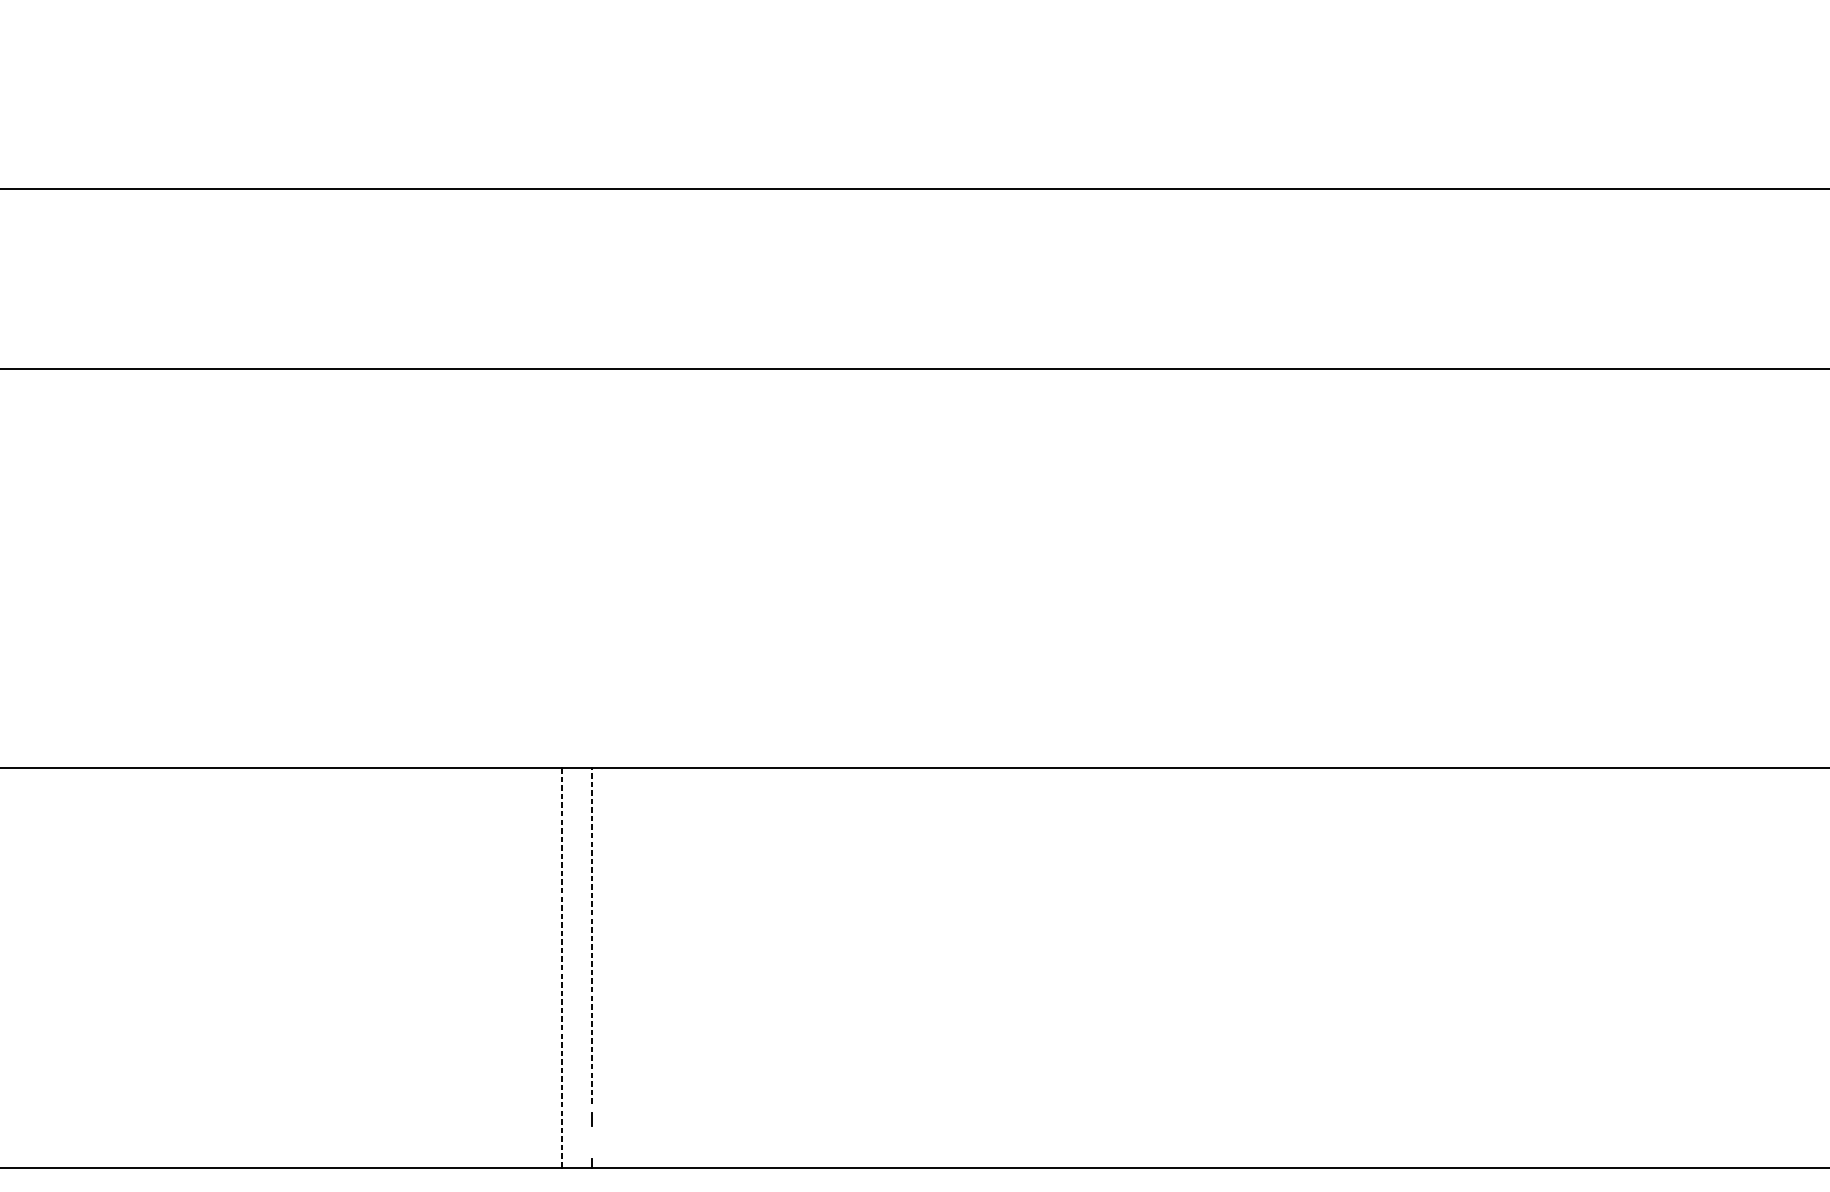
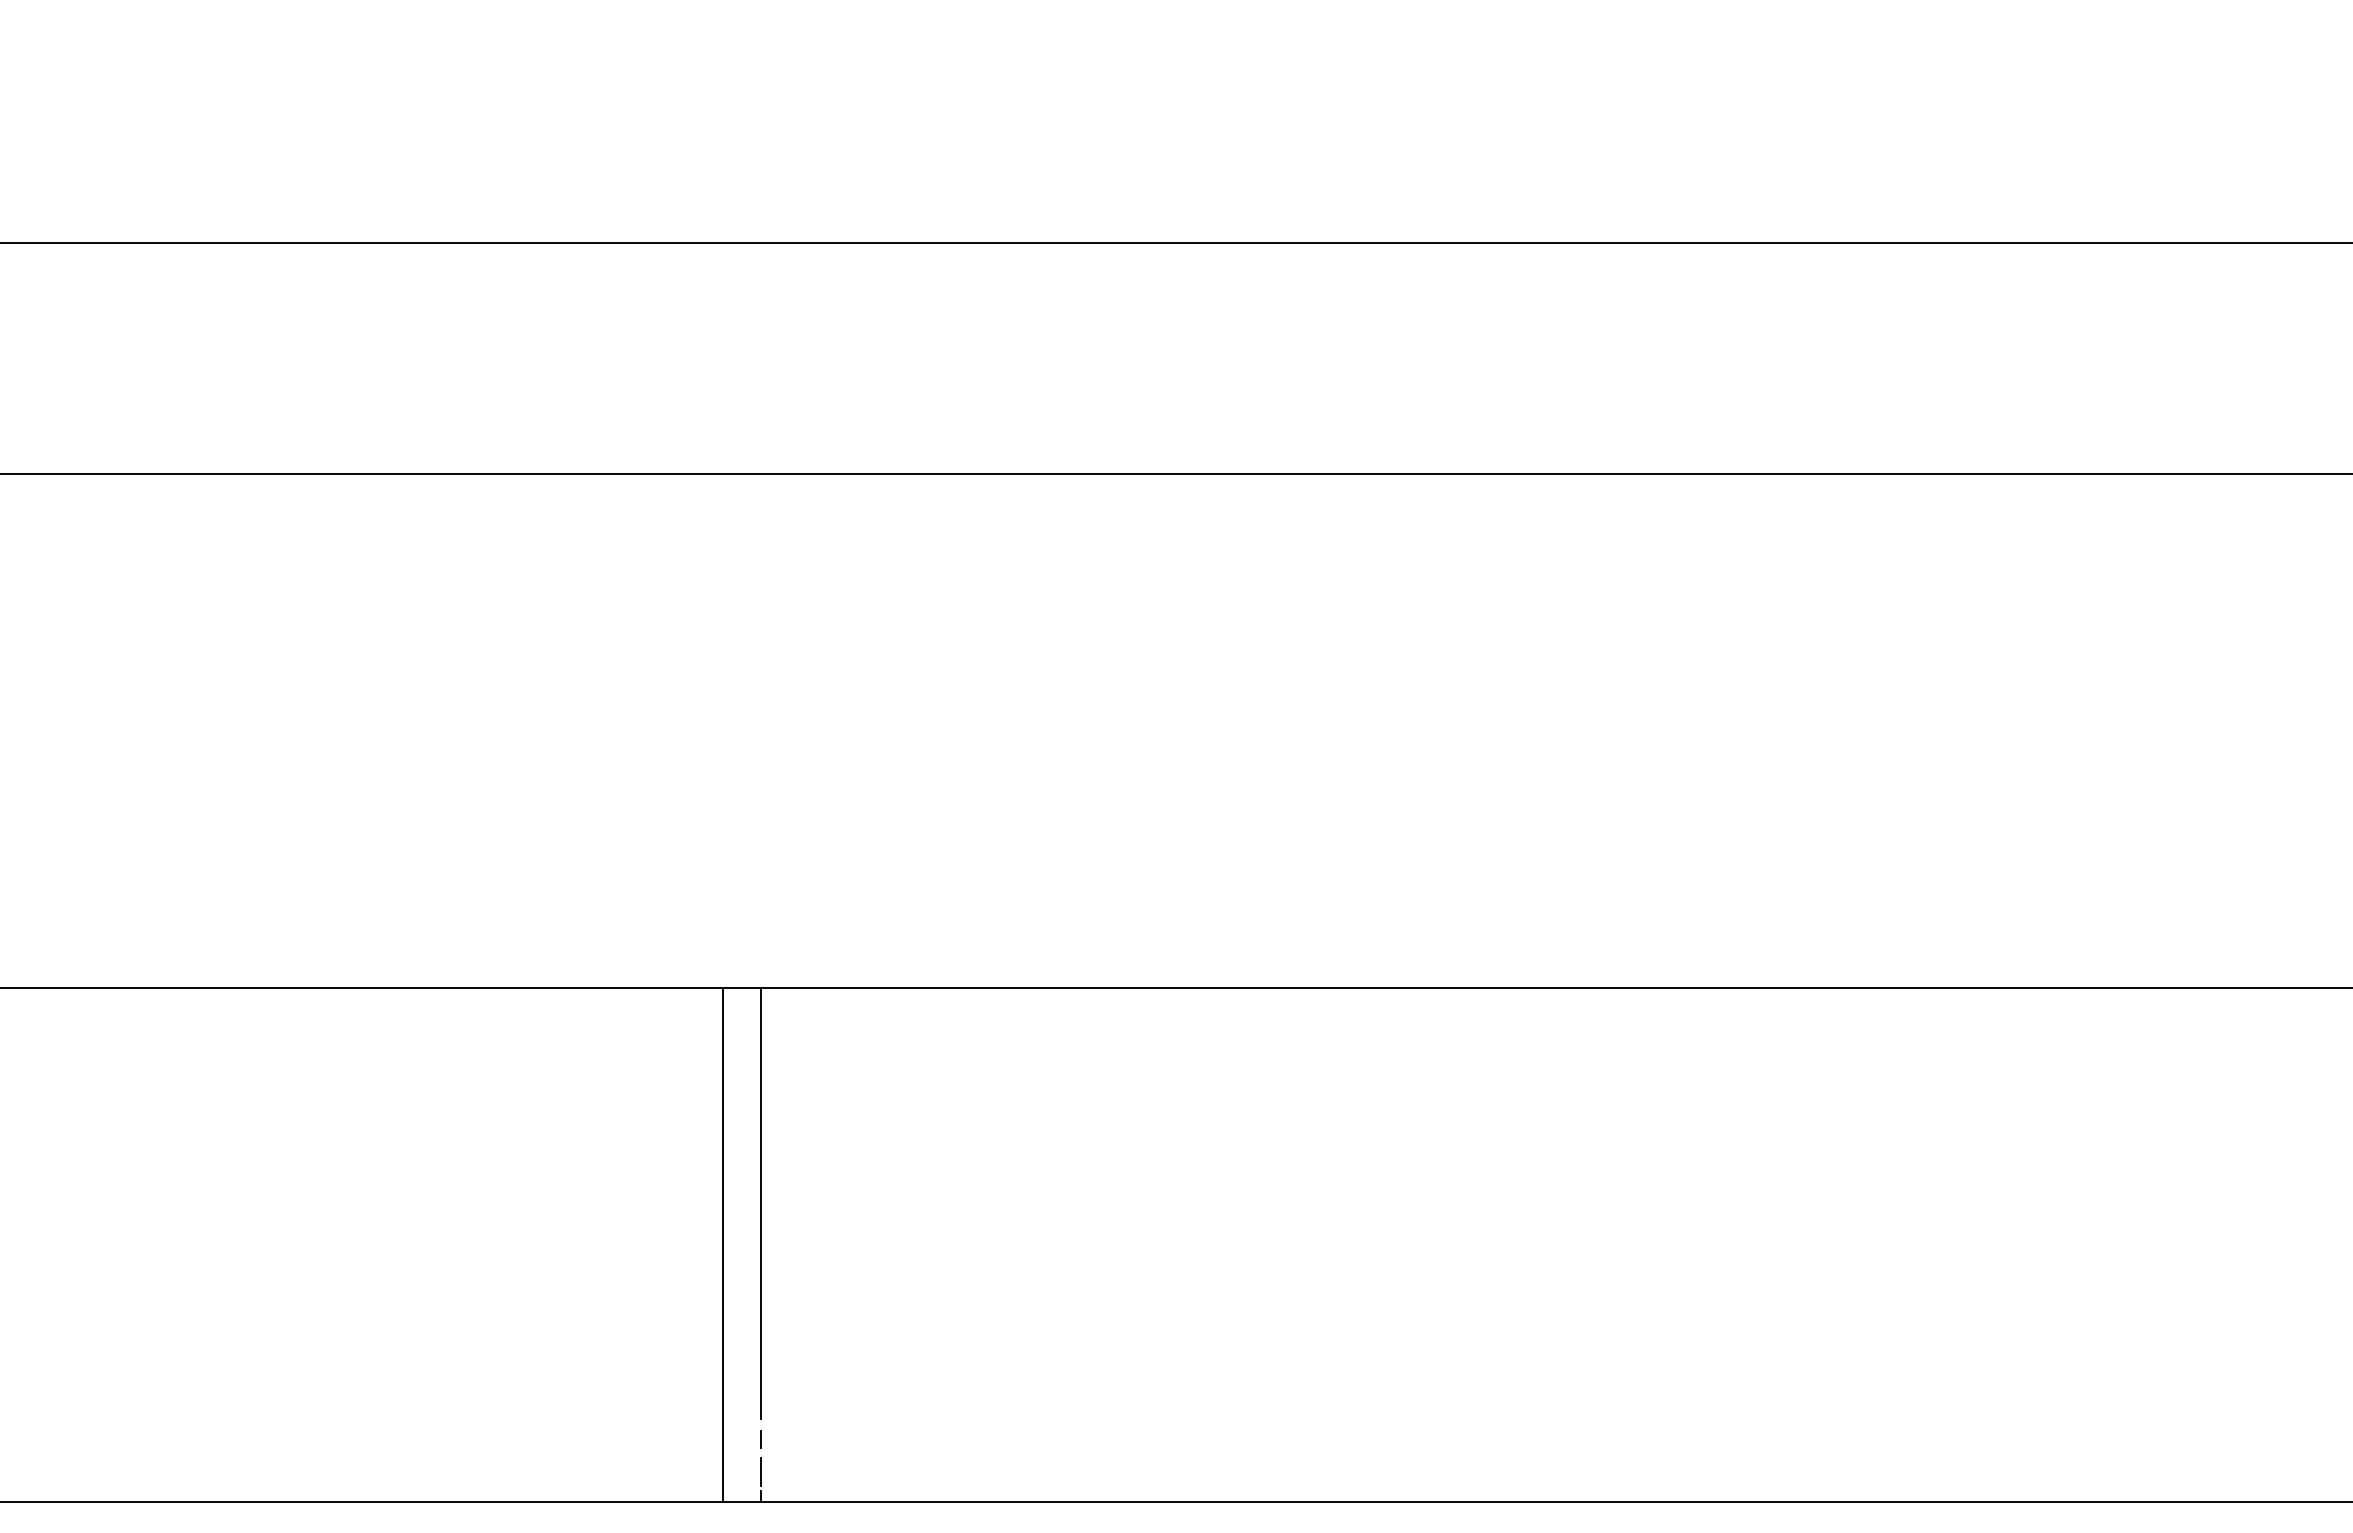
line: (592, 935) -> (761, 1203), dashed -> solid
line: (561, 967) -> (722, 1244), dashed -> solid
line: (592, 1144) -> (761, 1471), added

